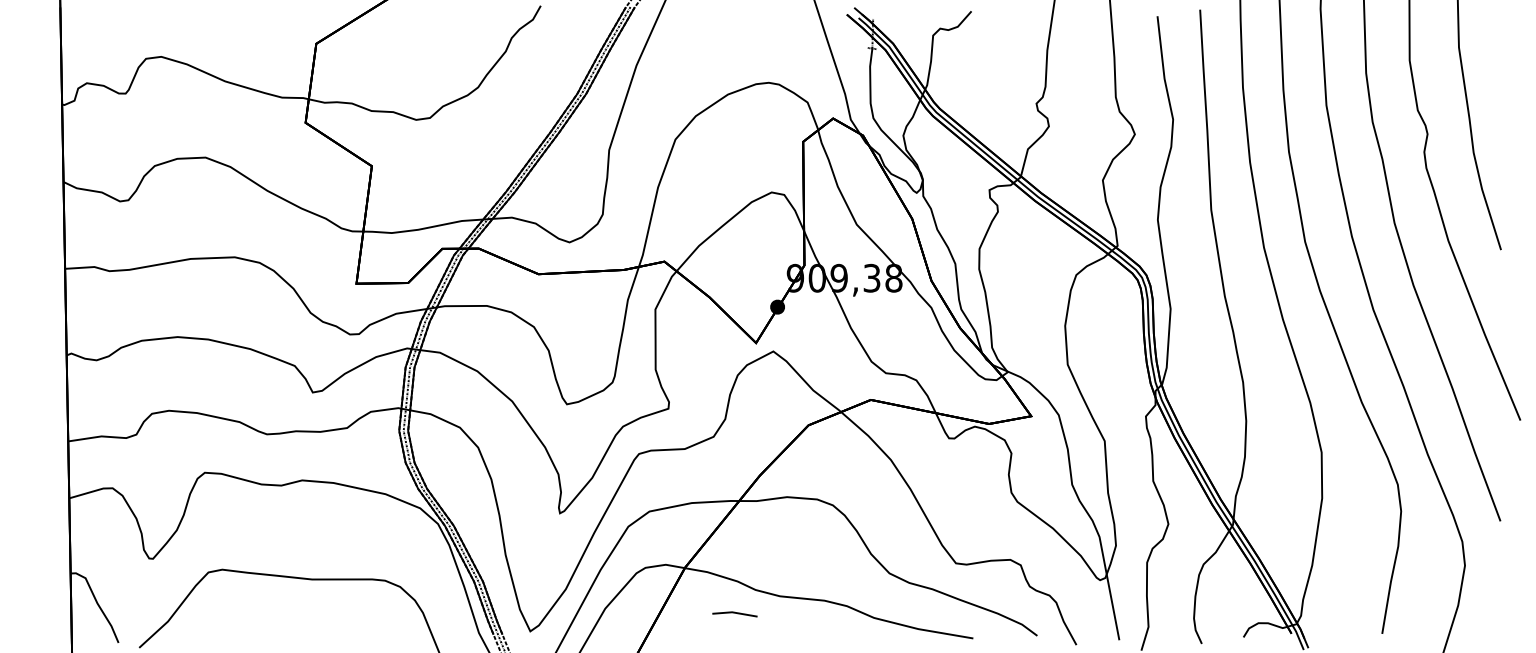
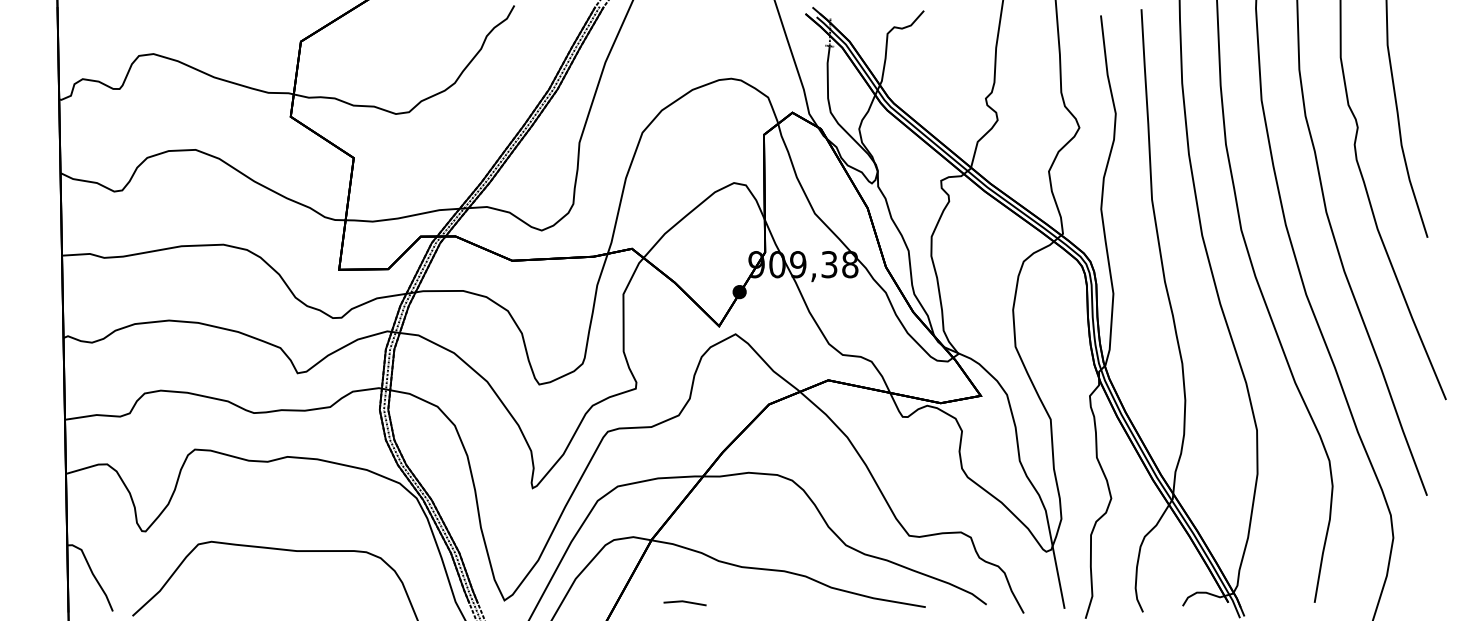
line: (734, 613) -> (684, 602), moved

